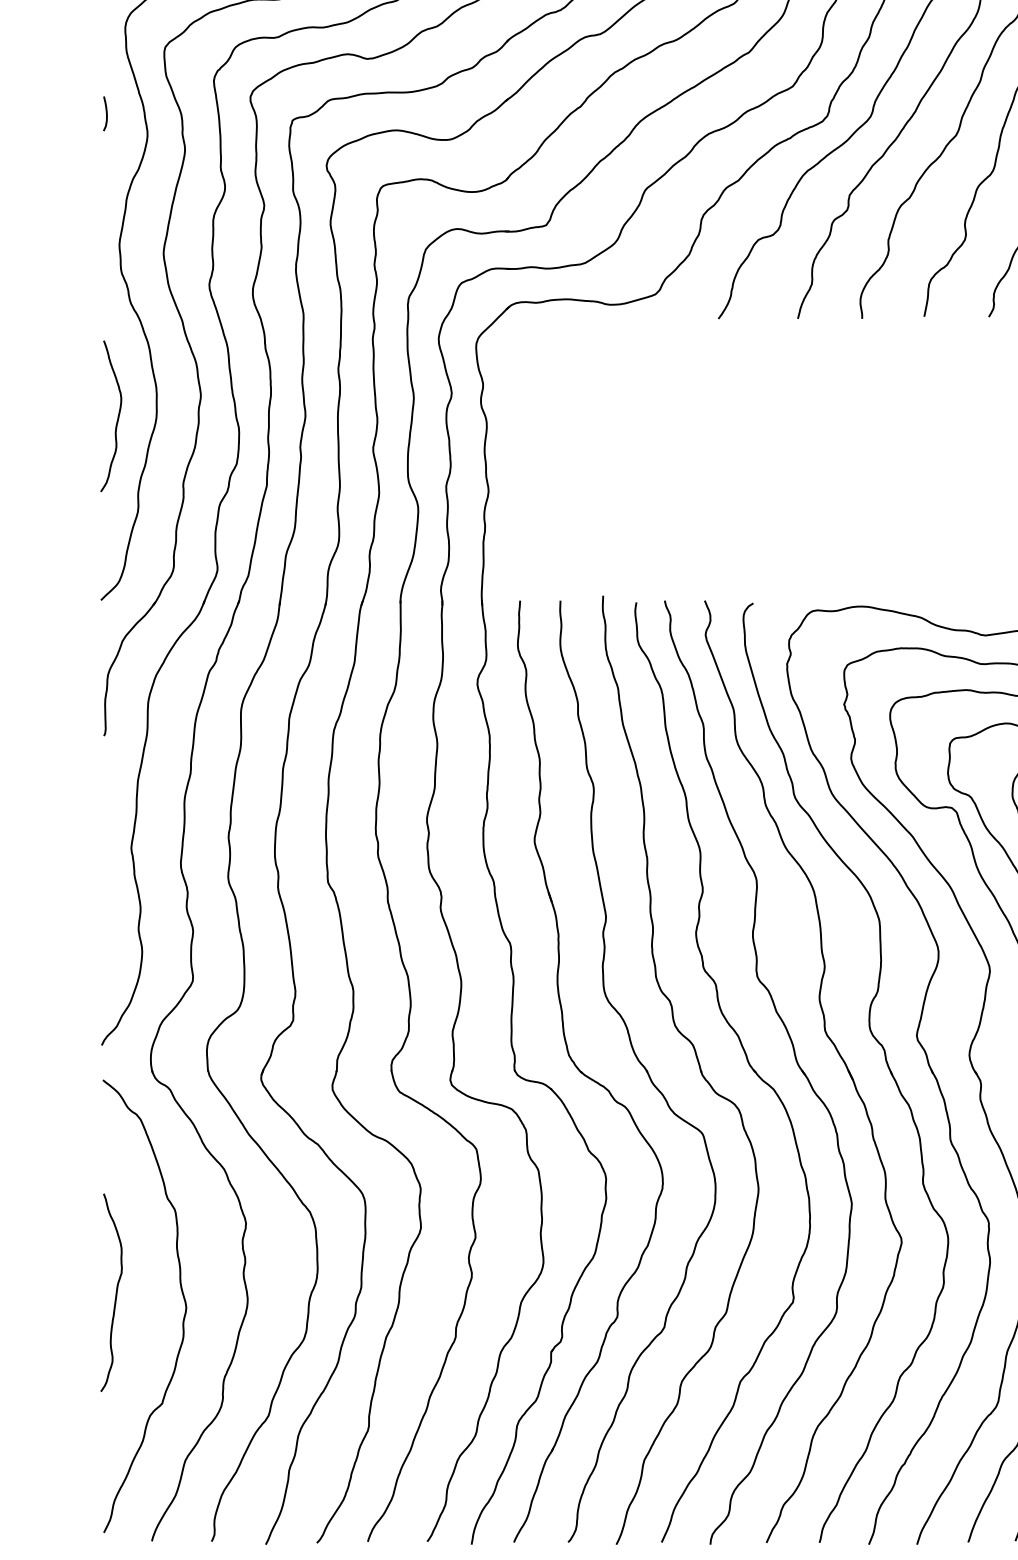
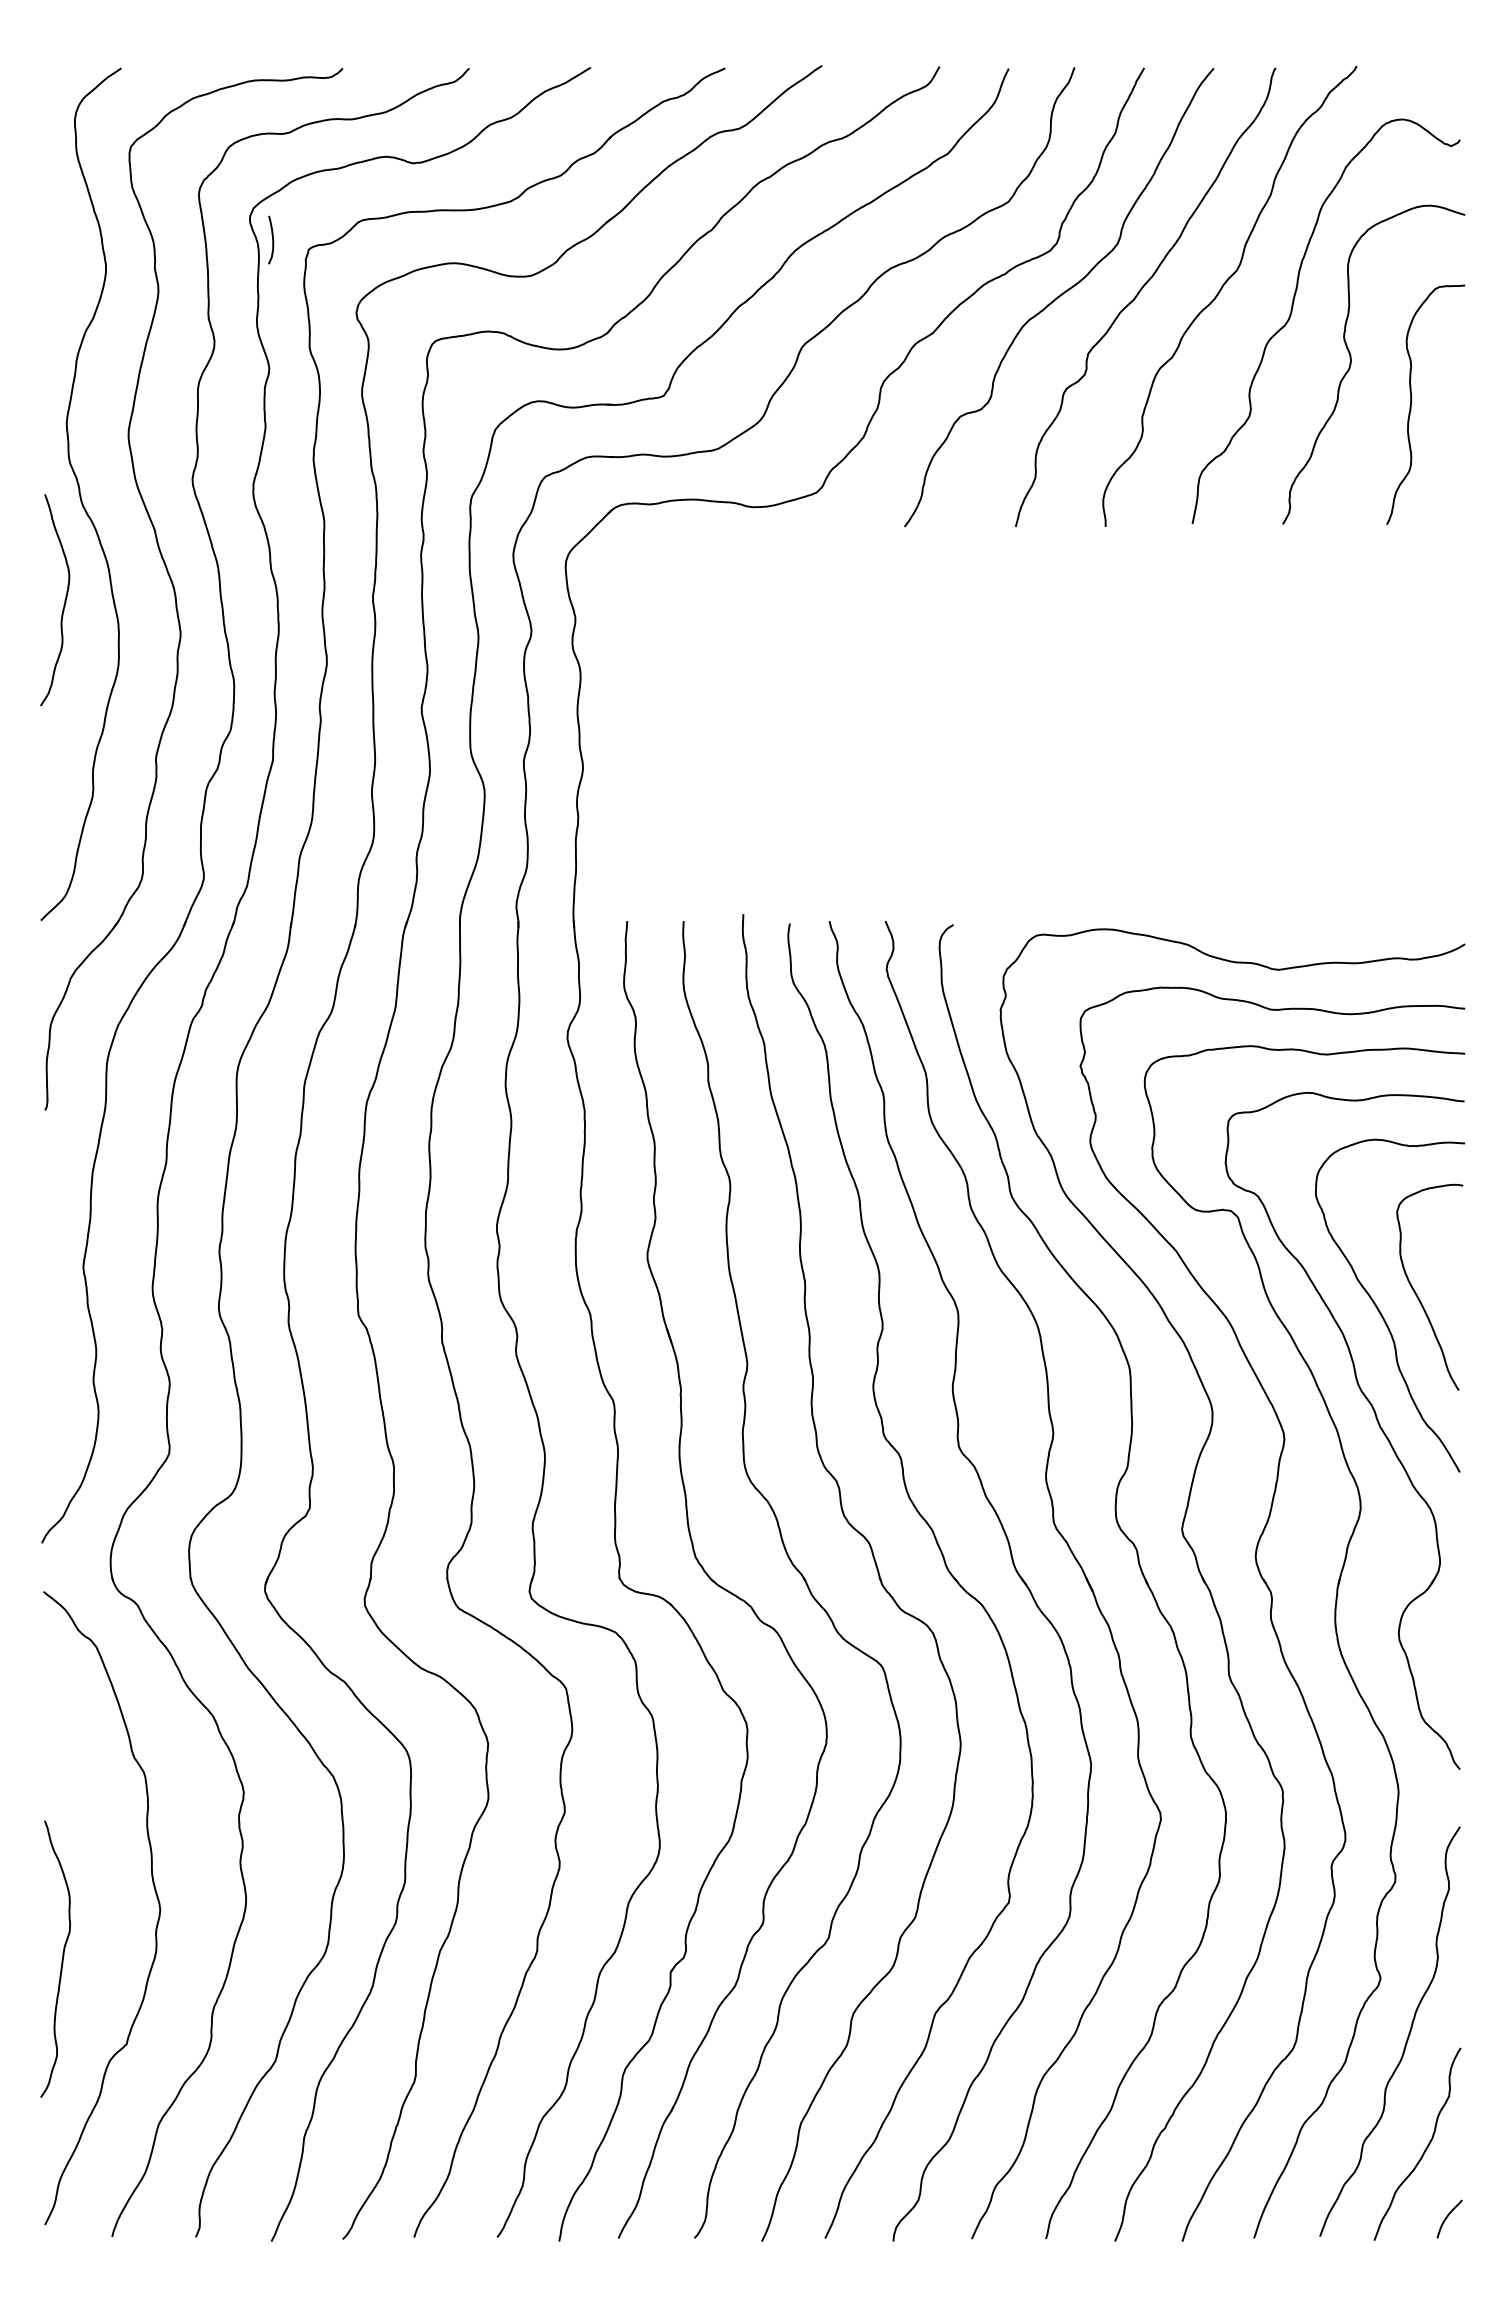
curve: (106, 113) -> (272, 239), moved
curve: (117, 416) -> (64, 600), moved
curve: (115, 1292) -> (61, 1959), moved

